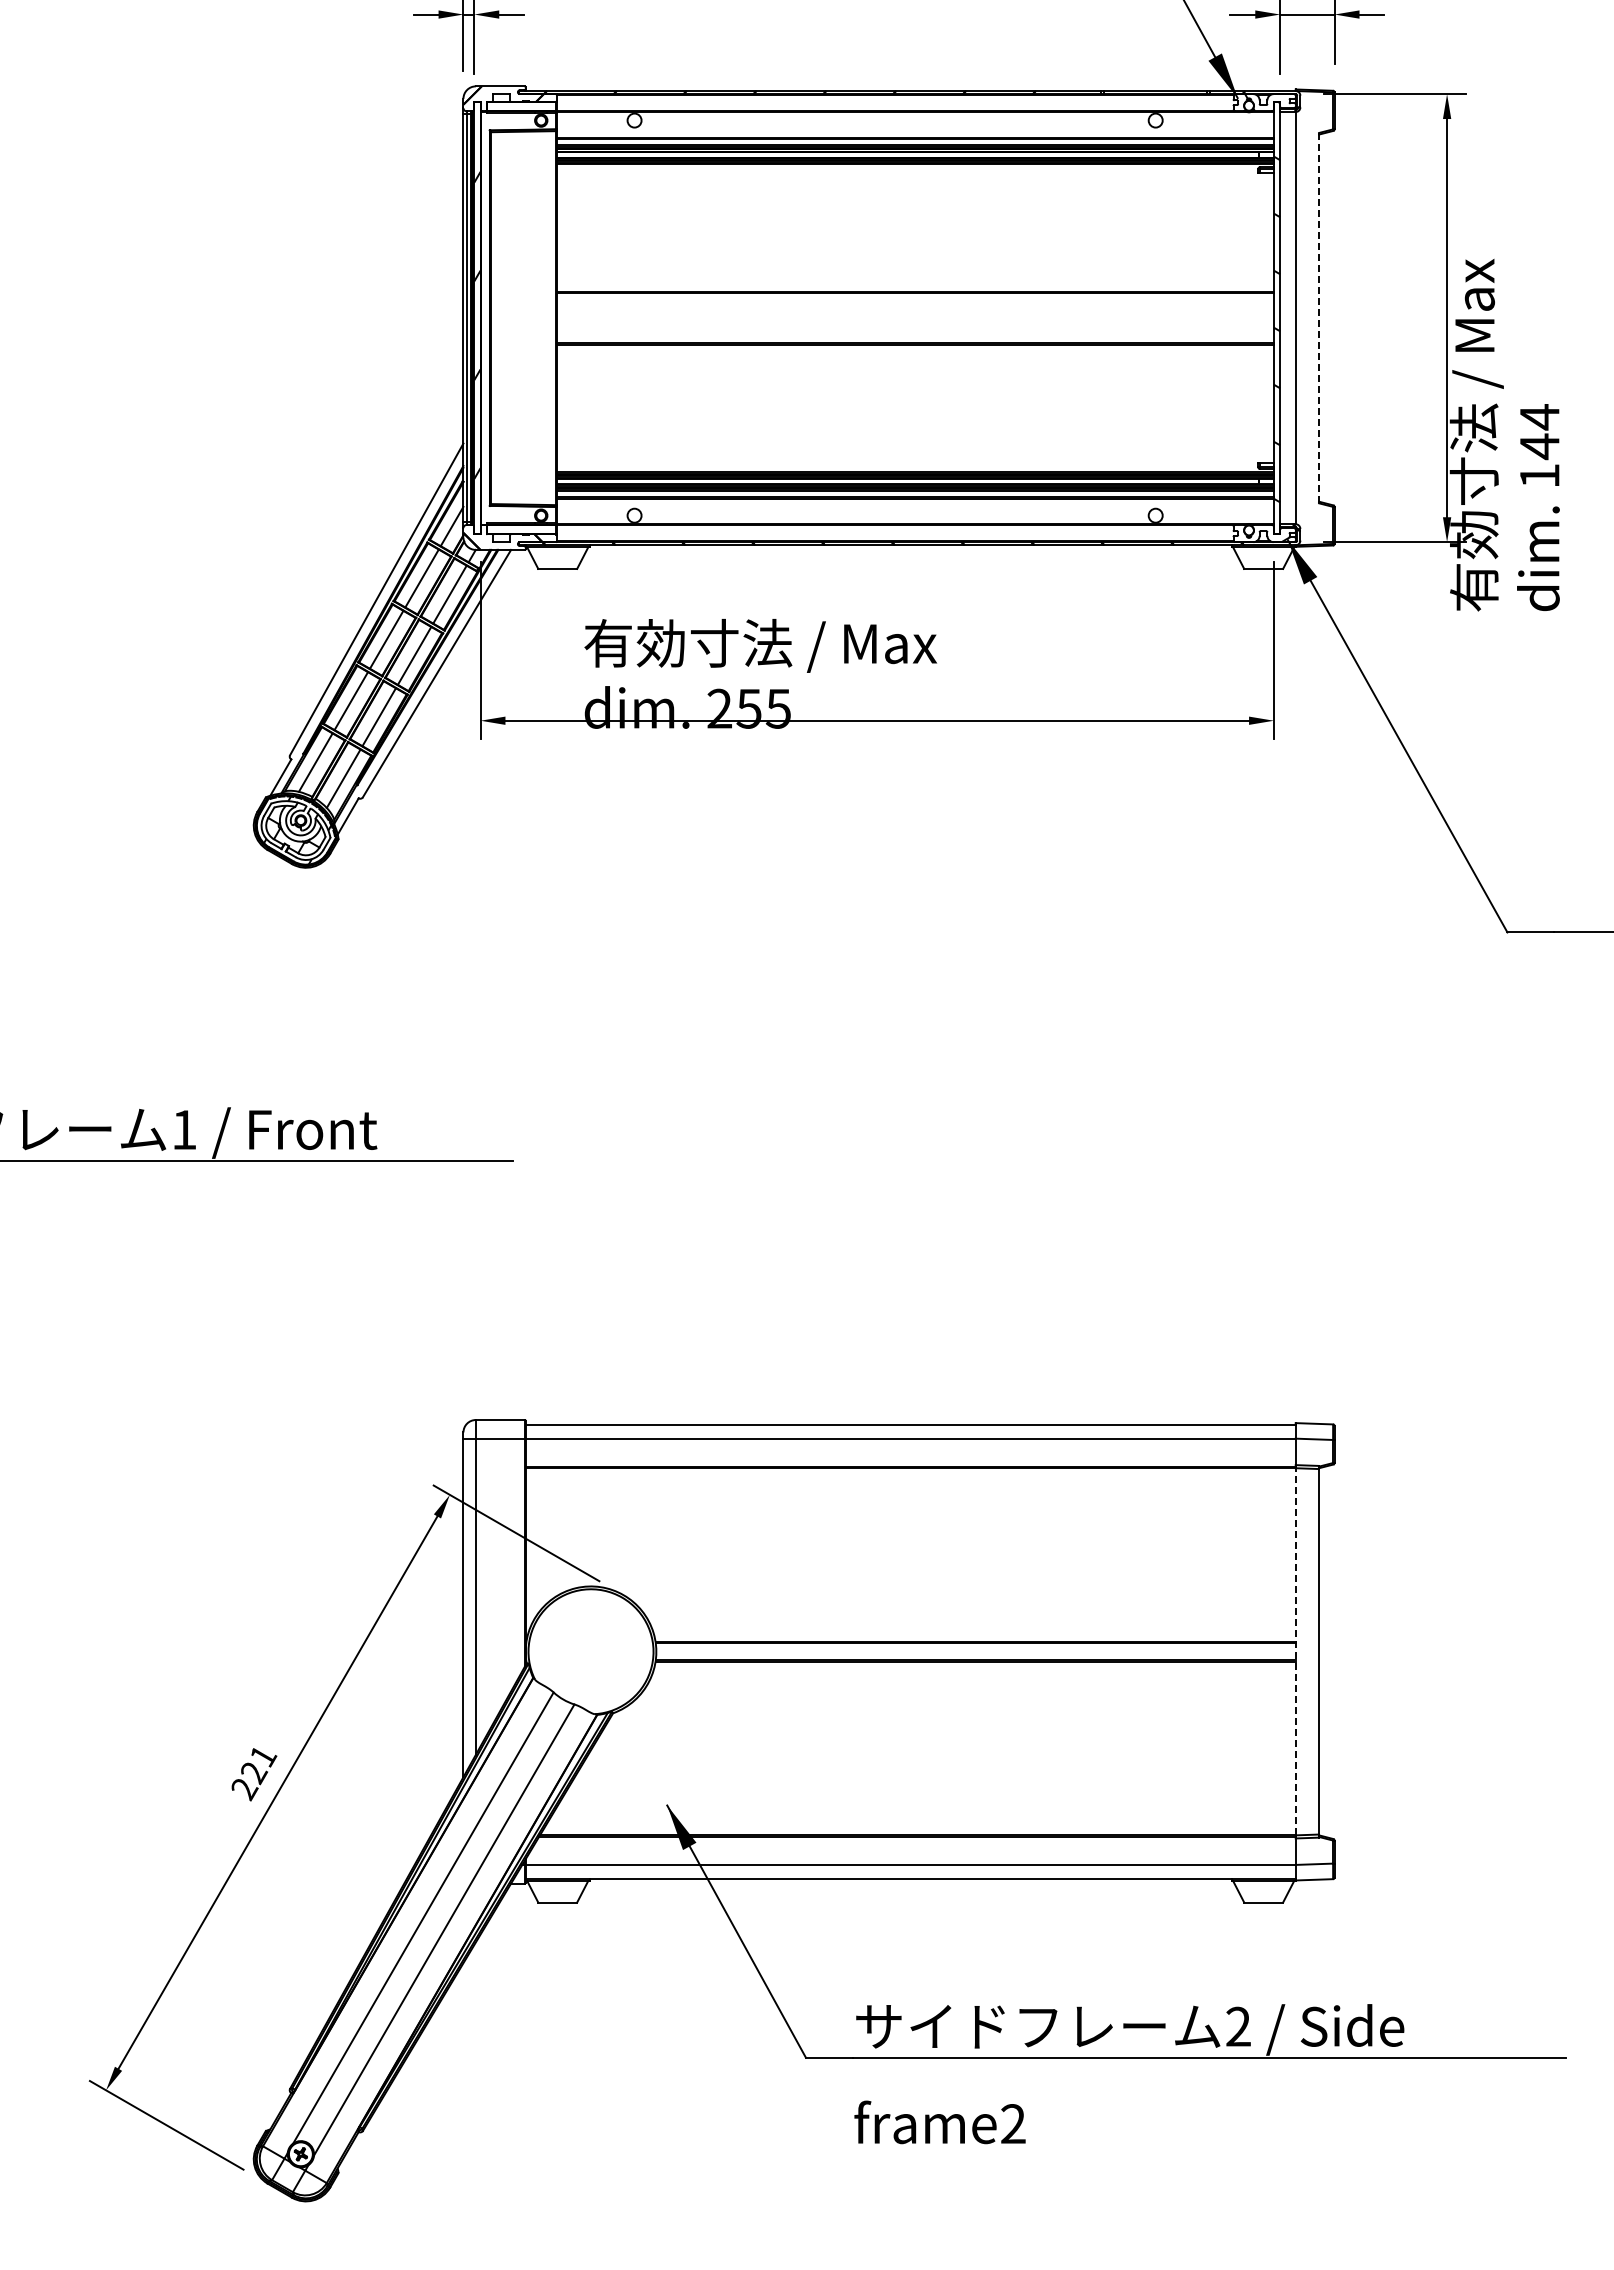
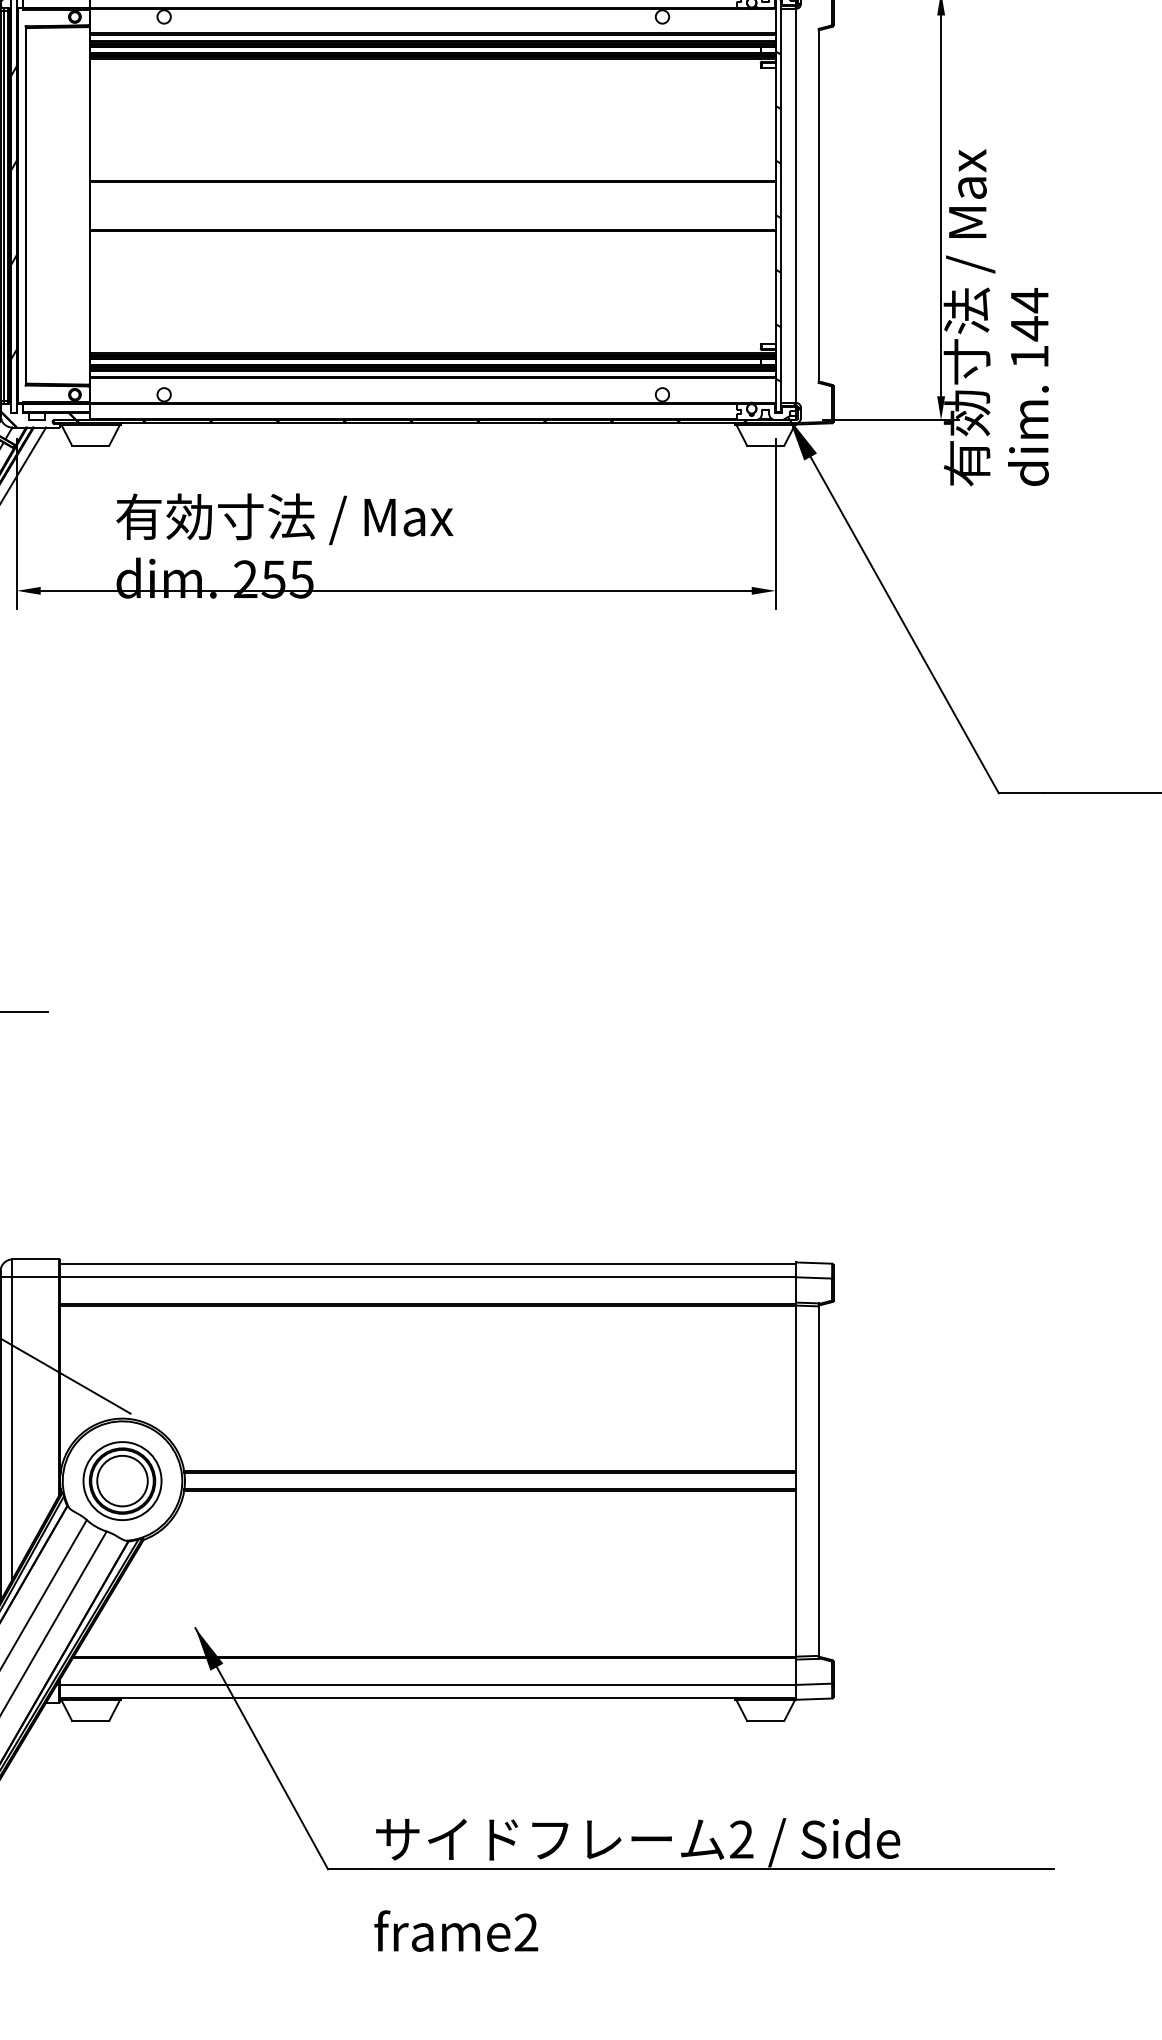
line: (1319, 318) -> (819, 206), dashed -> solid
part: (590, 1651) -> (122, 1480), added
line: (1295, 1651) -> (796, 1480), dashed -> solid

